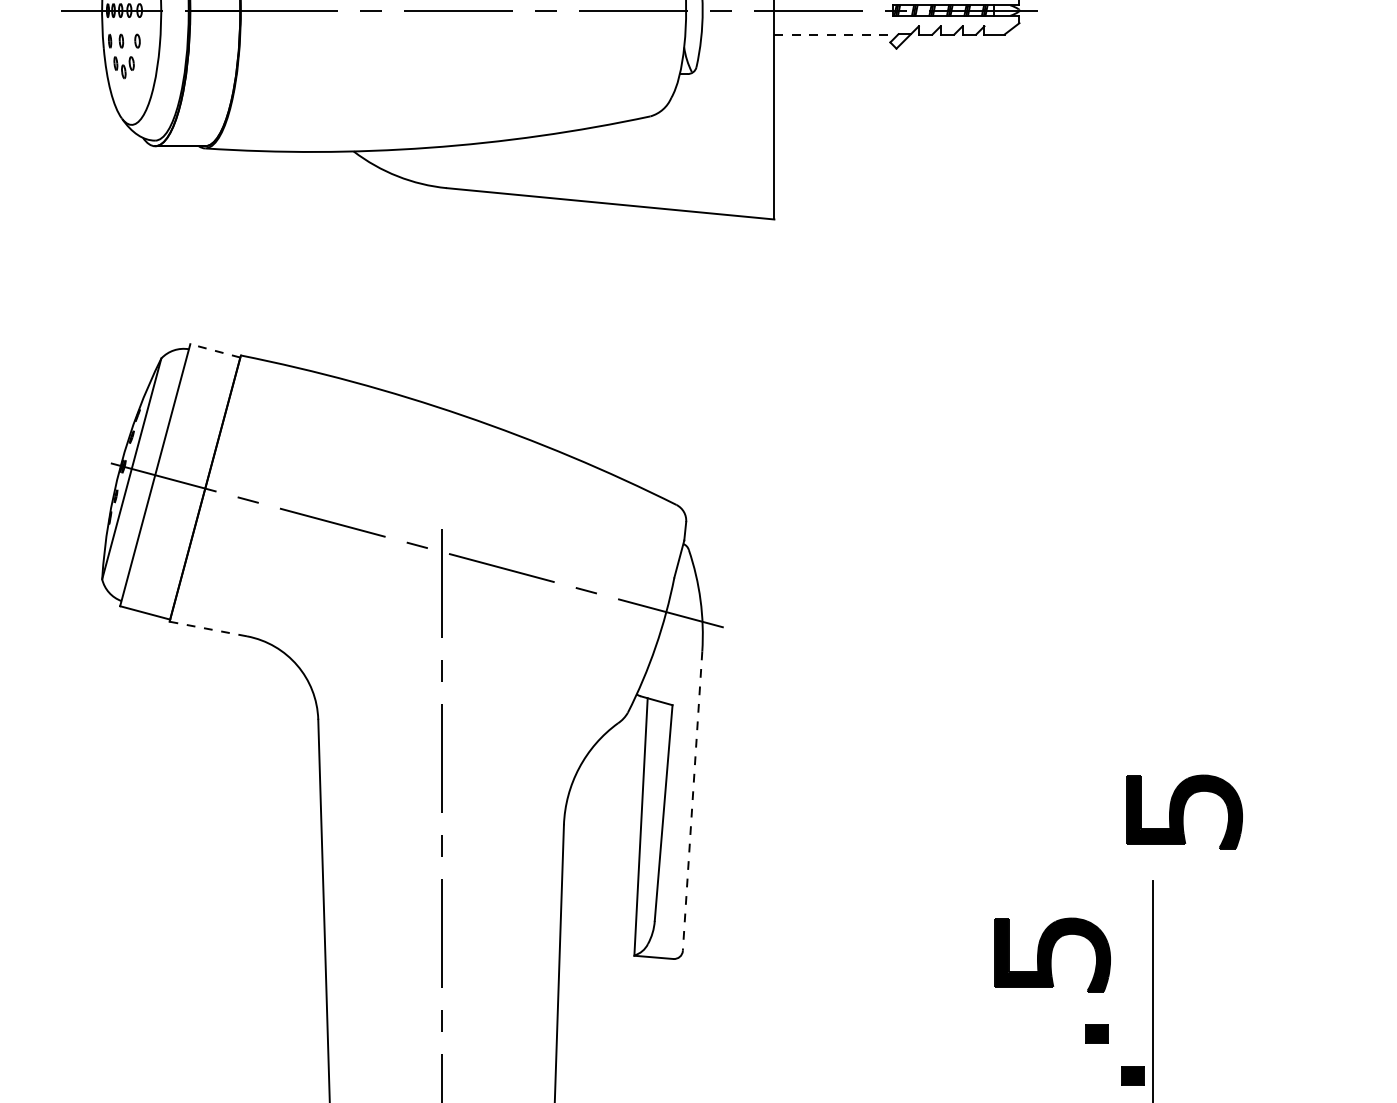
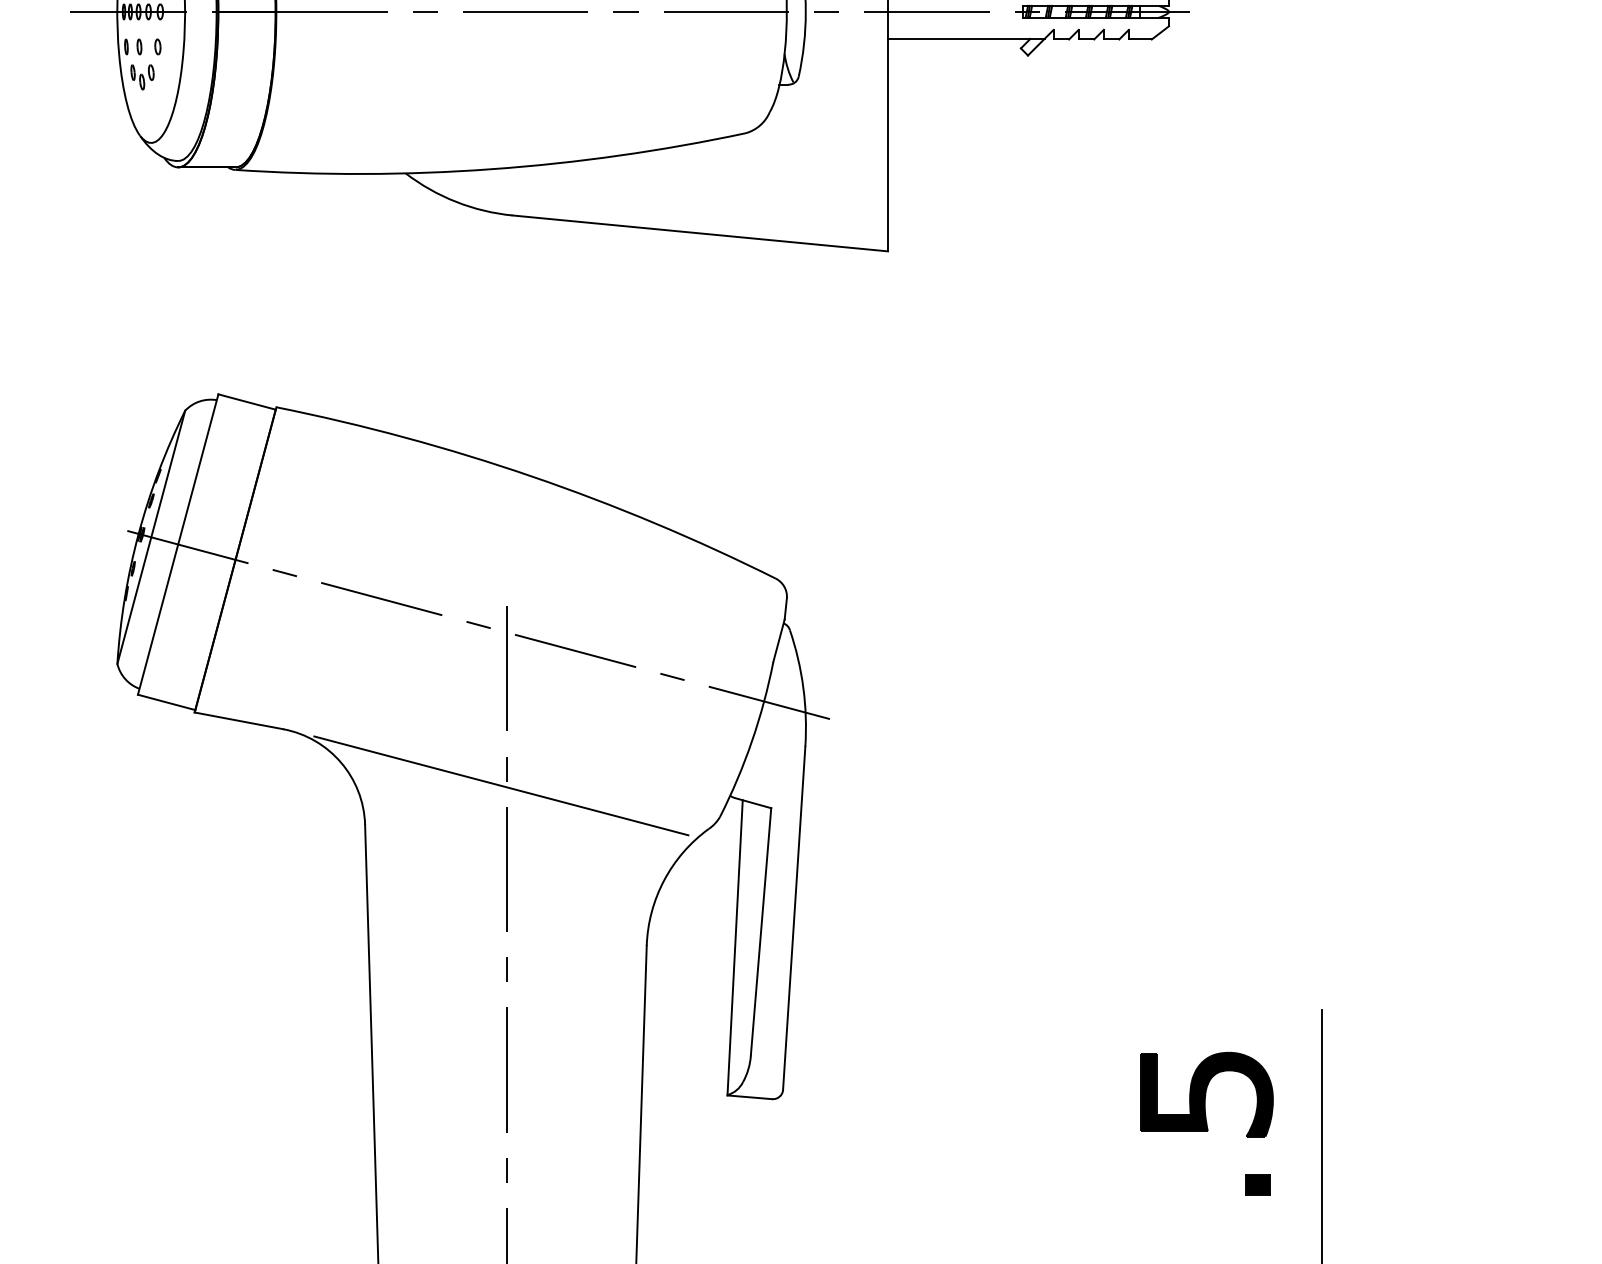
line: (836, 34) -> (959, 39), dashed -> solid
line: (215, 350) -> (247, 401), dashed -> solid
line: (208, 629) -> (239, 721), dashed -> solid
line: (437, 685) -> (501, 785), added
line: (692, 801) -> (794, 918), dashed -> solid
part: (1184, 811) -> (1358, 930), removed
part: (1132, 1075) -> (1298, 1232), removed

